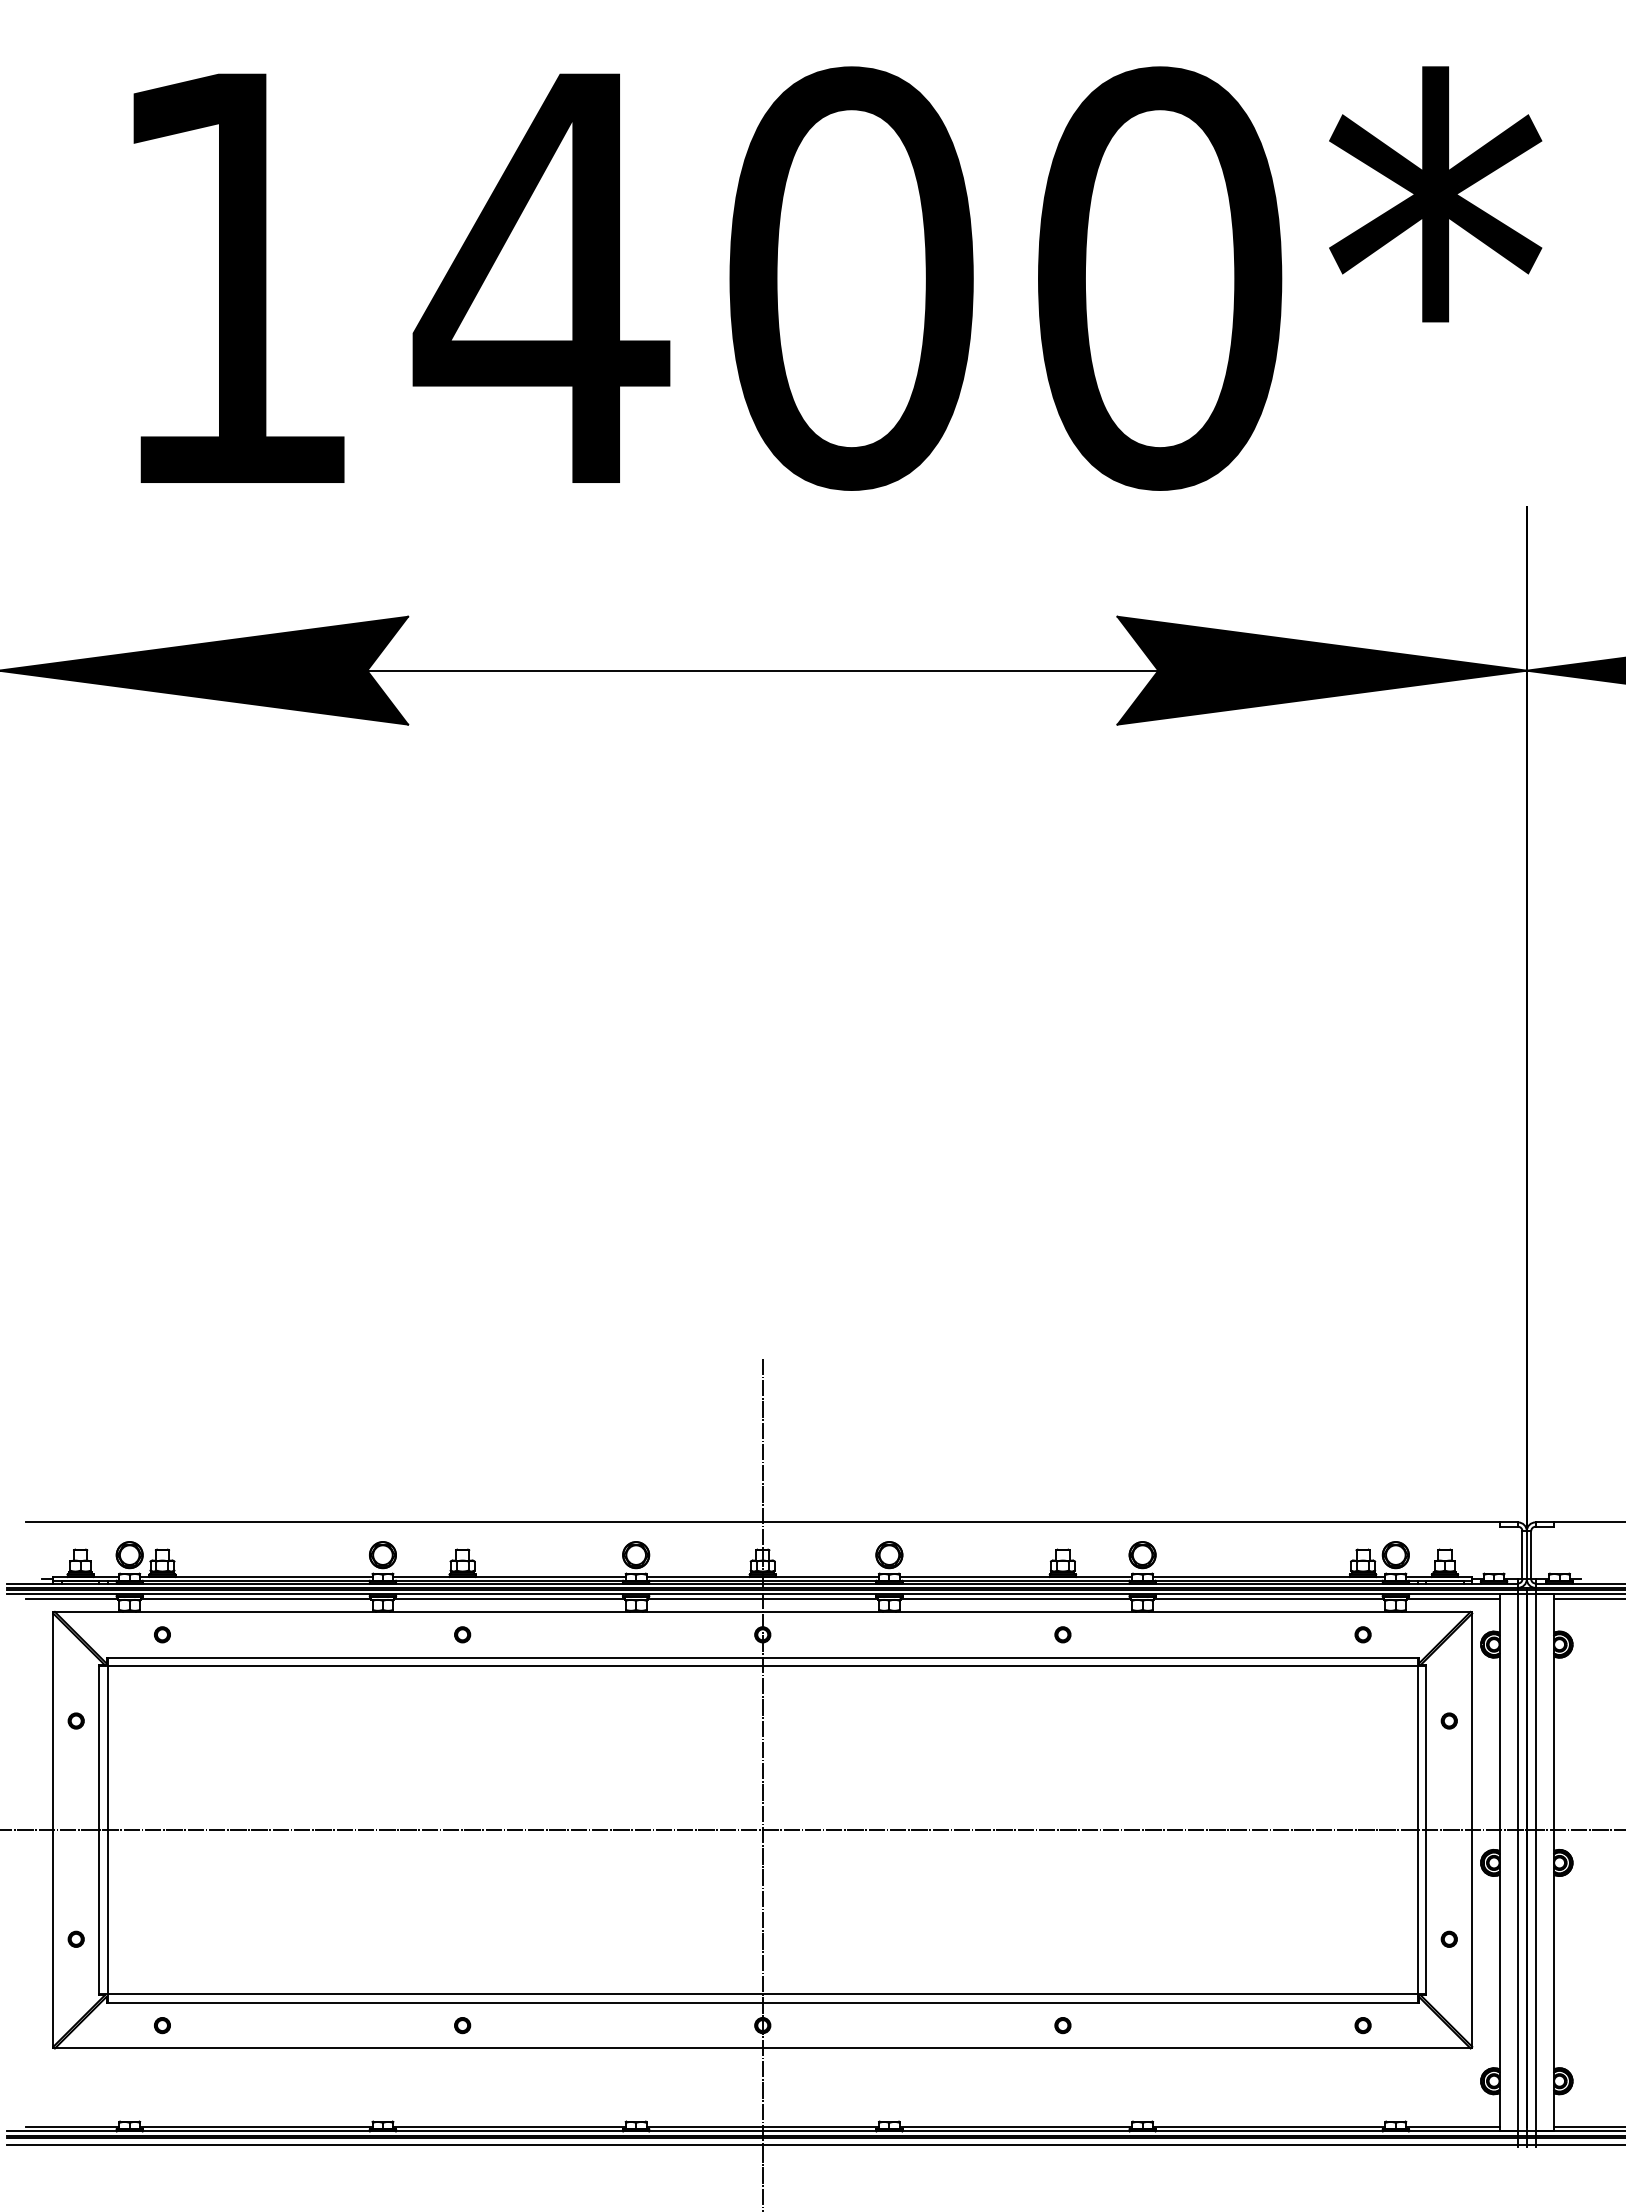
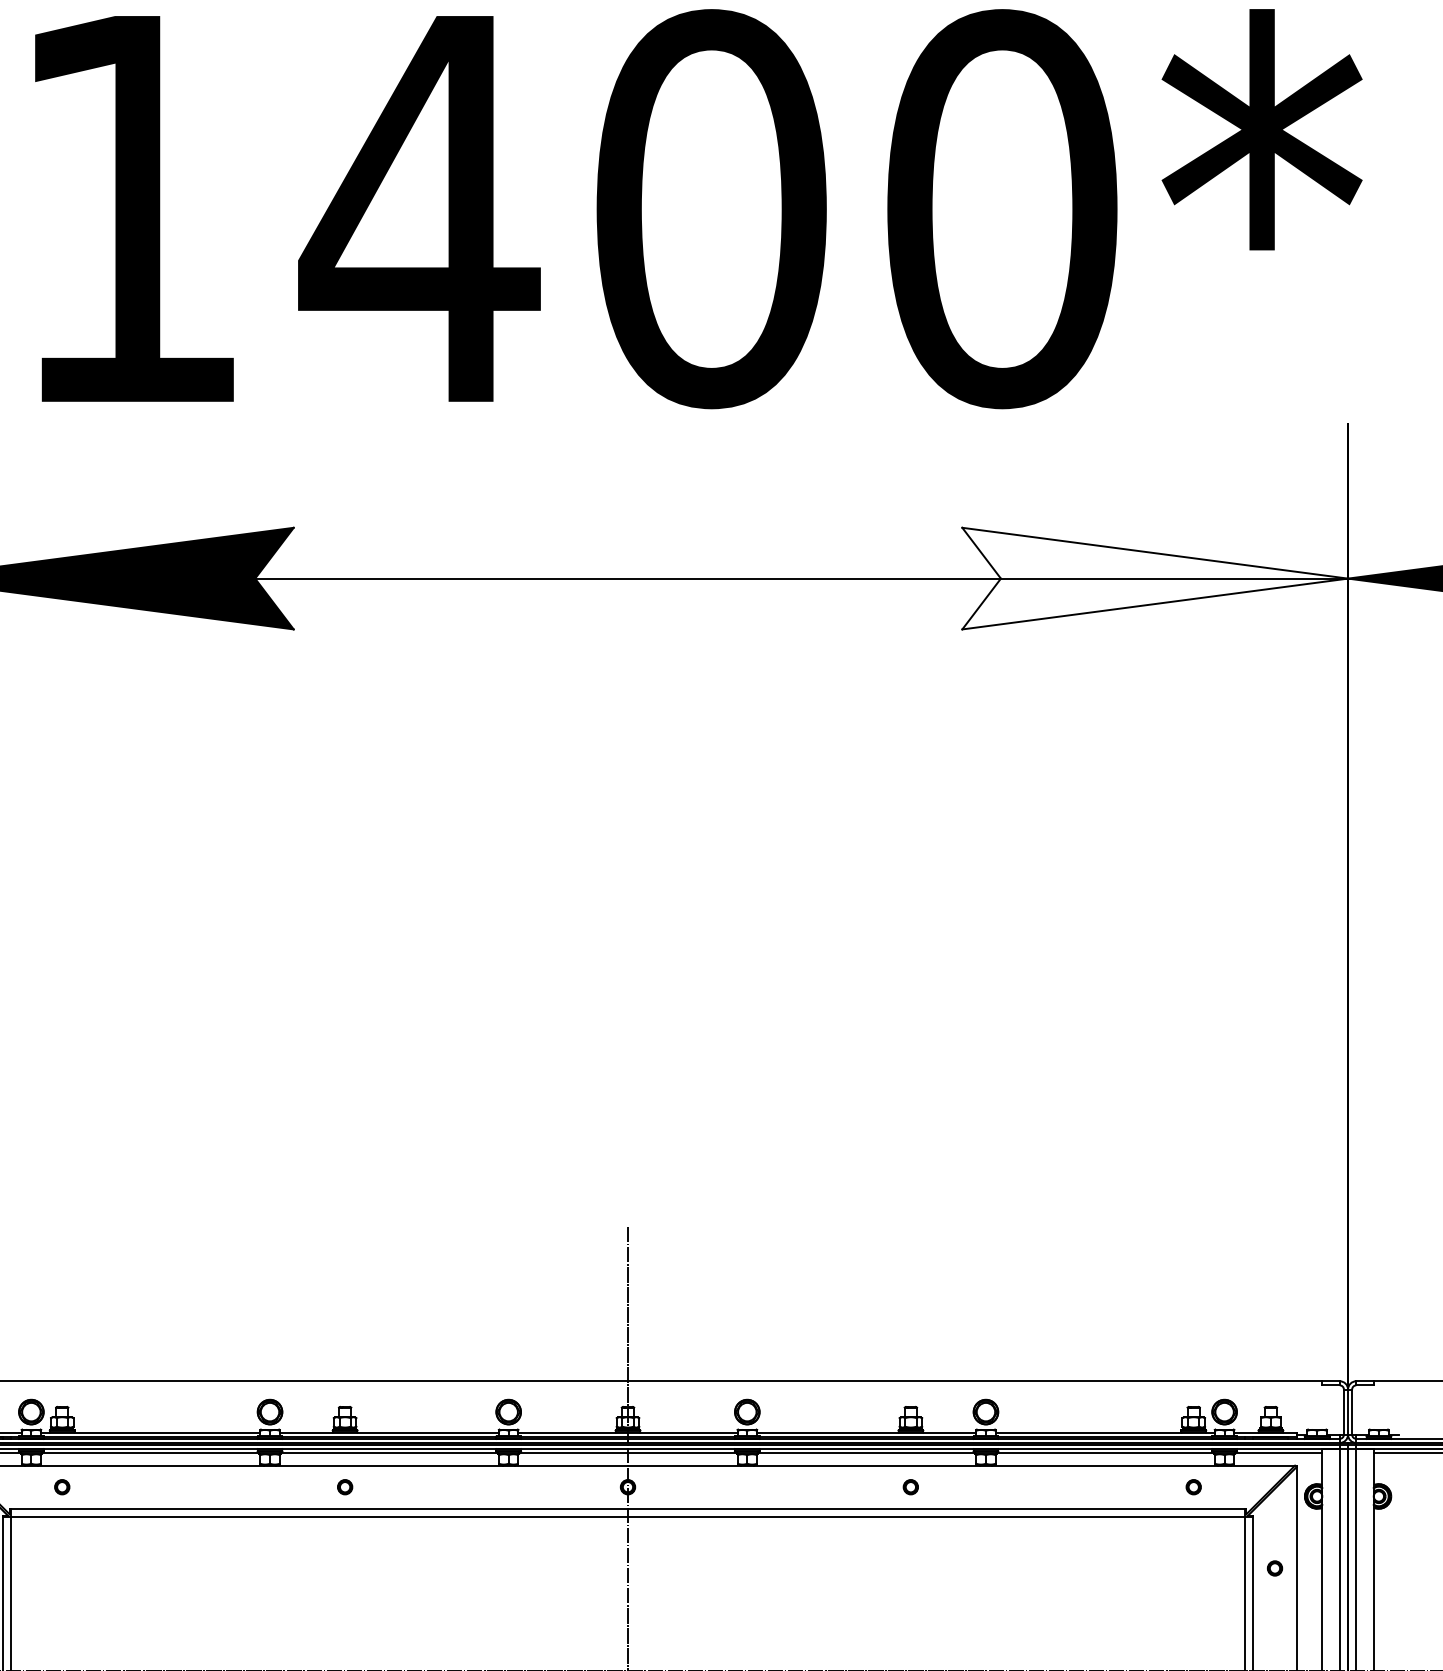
fill: (1321, 670) -> (1154, 578), removed

